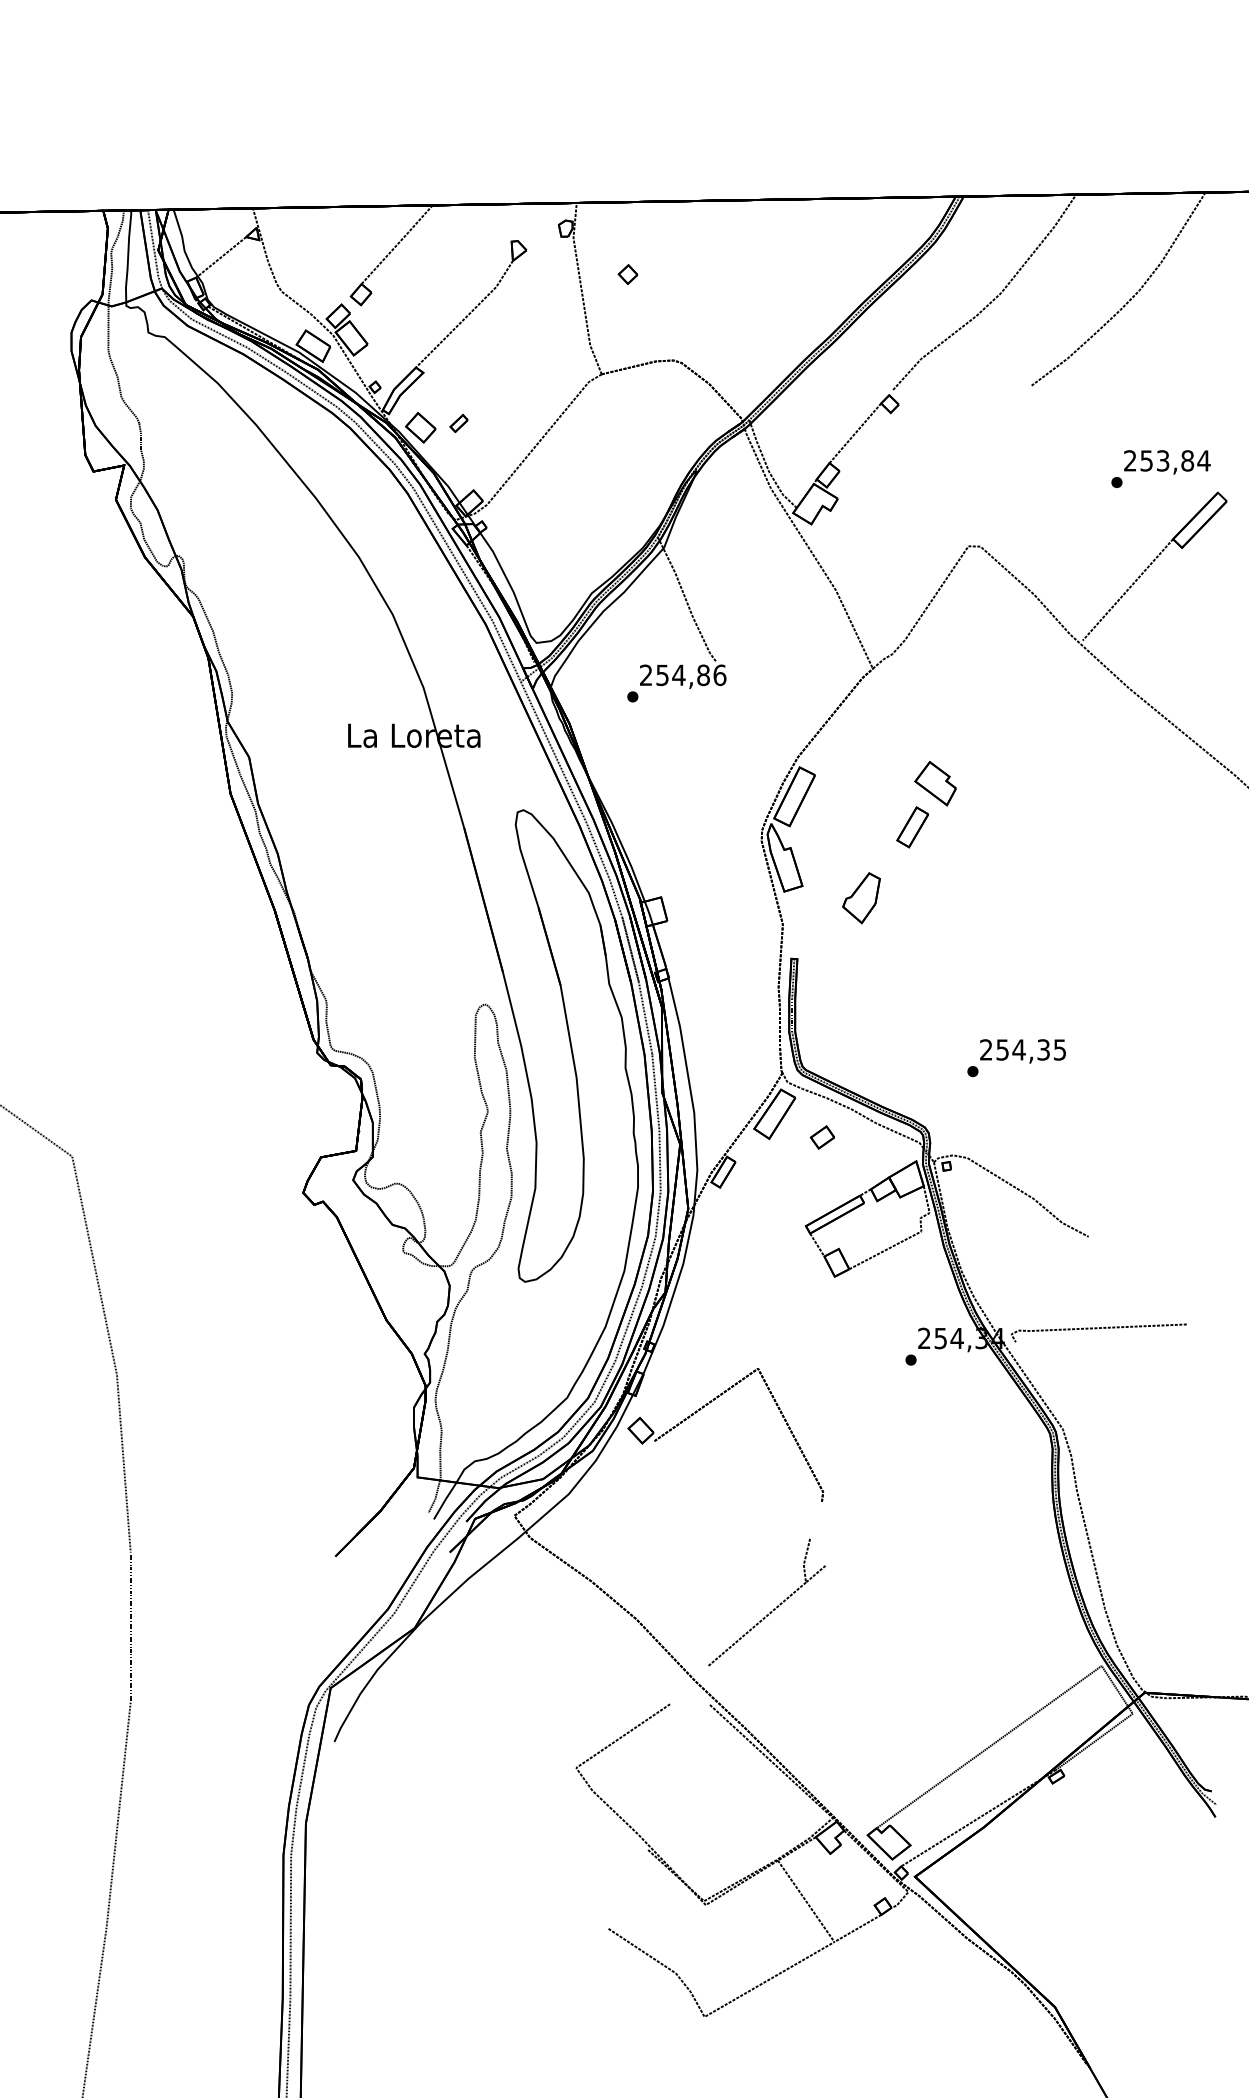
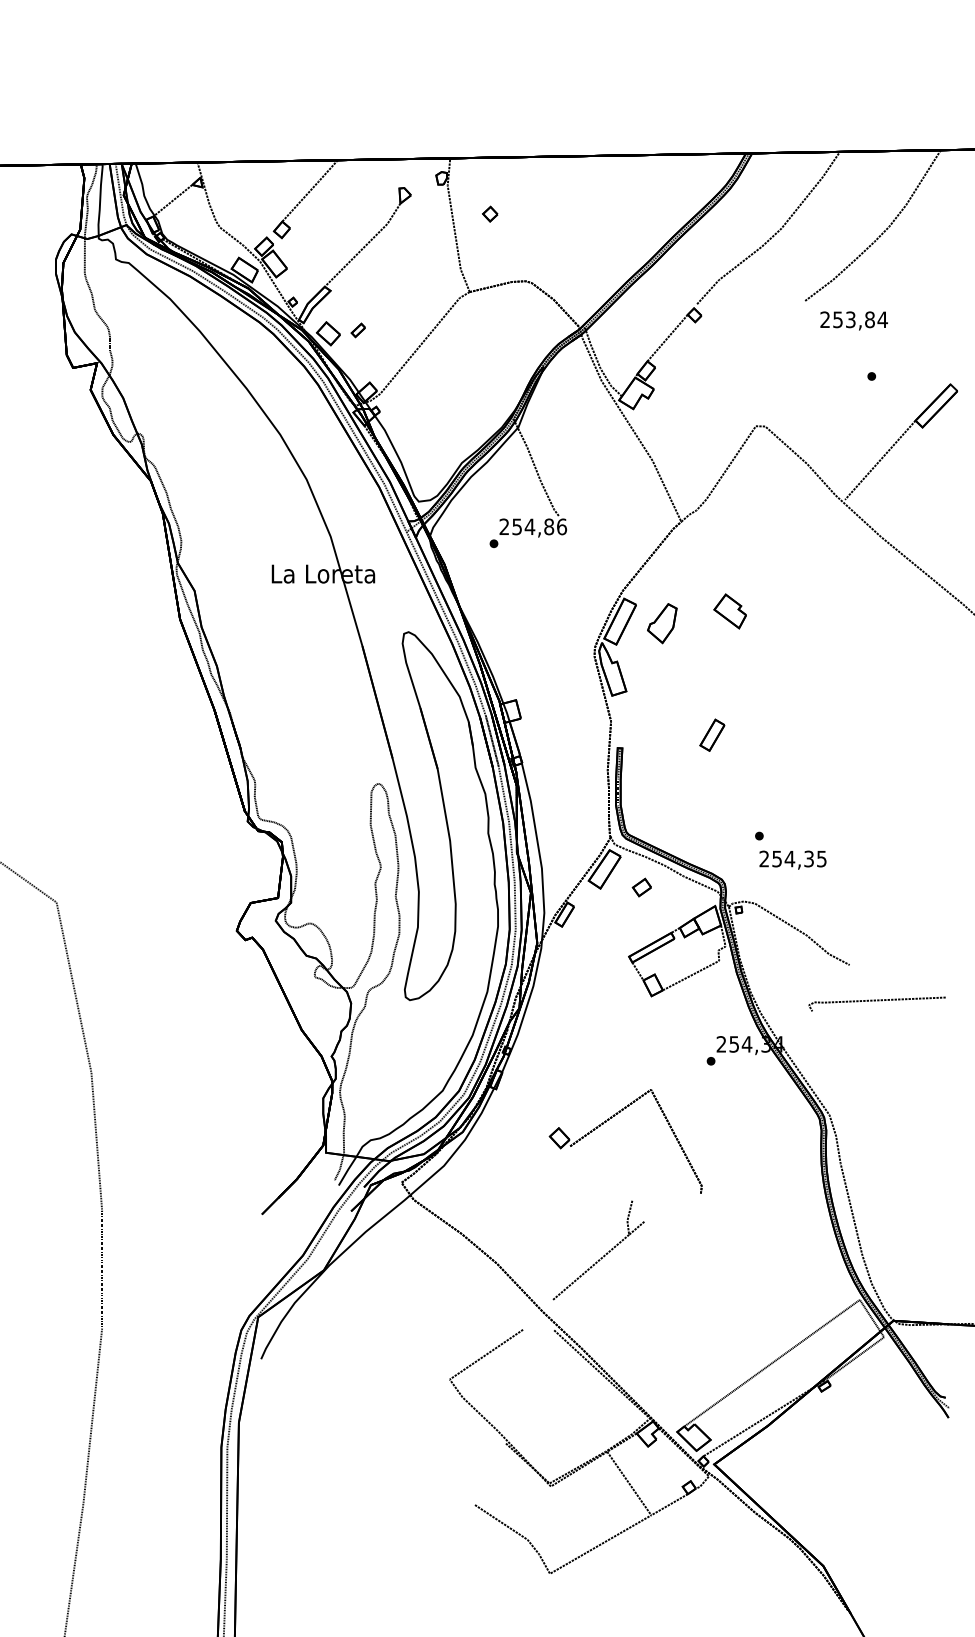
text: (1167, 462) -> (854, 321), moved
part: (912, 827) -> (712, 735), moved
part: (861, 898) -> (662, 623), moved
text: (1022, 1051) -> (792, 860), moved
line: (1096, 1329) -> (875, 1001), moved
part: (703, 1408) -> (608, 1120), moved

